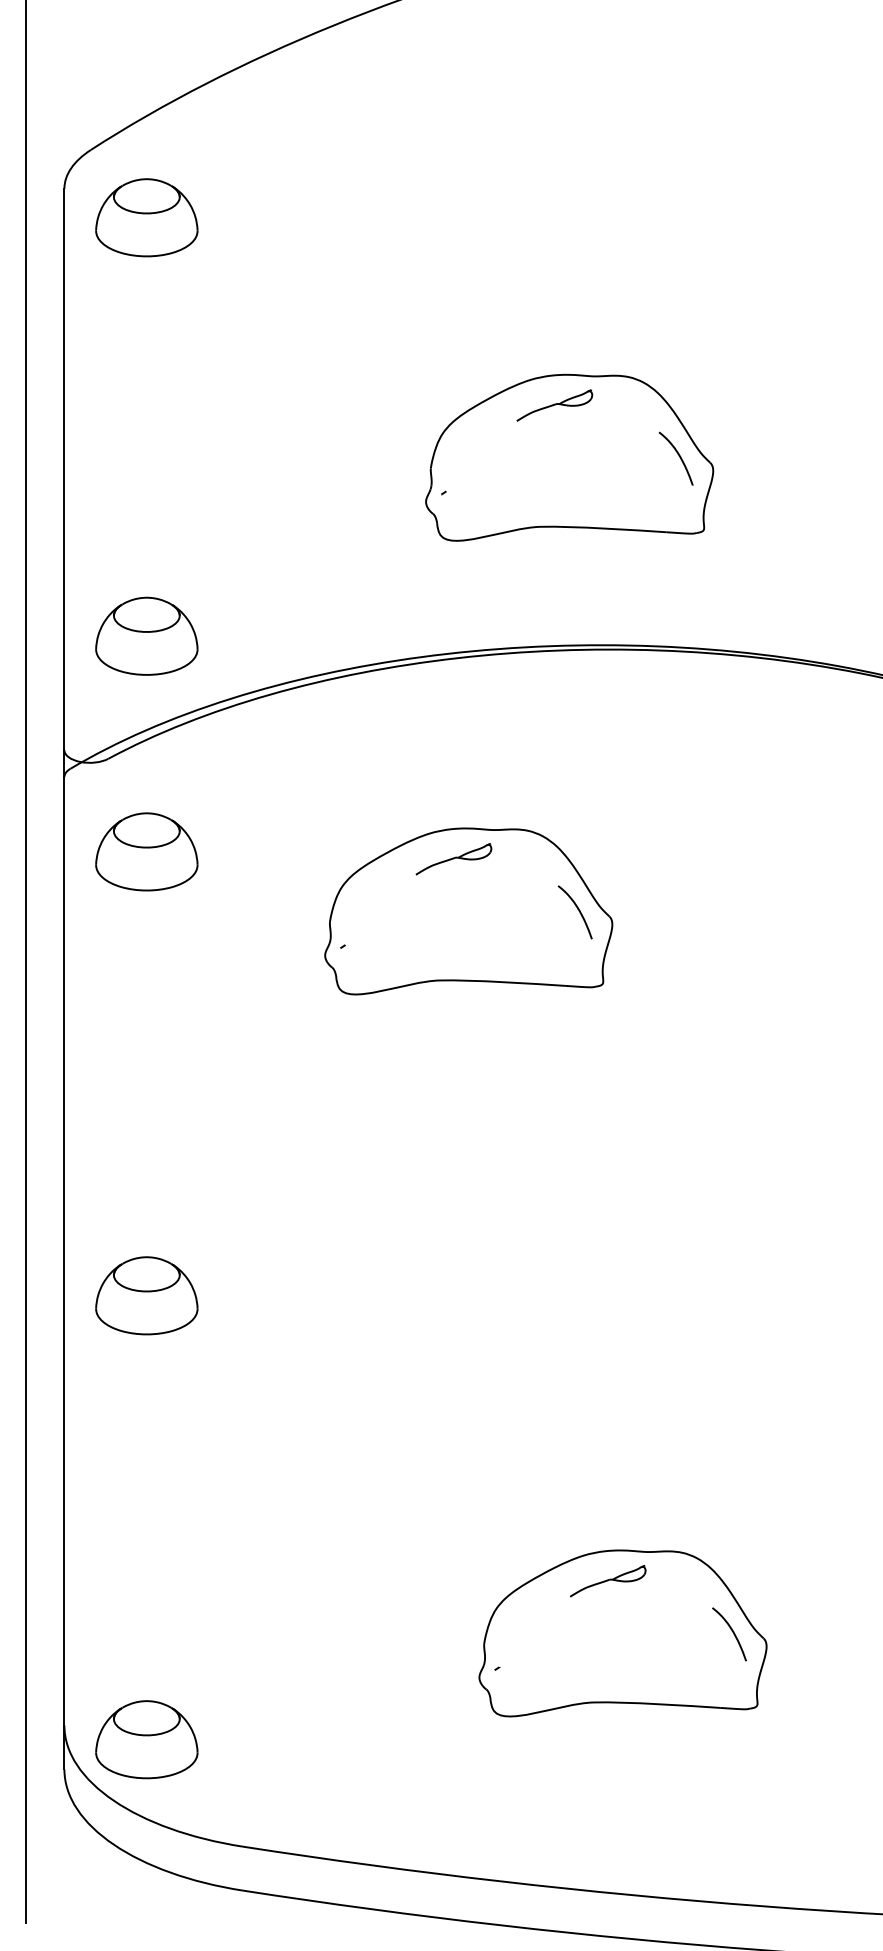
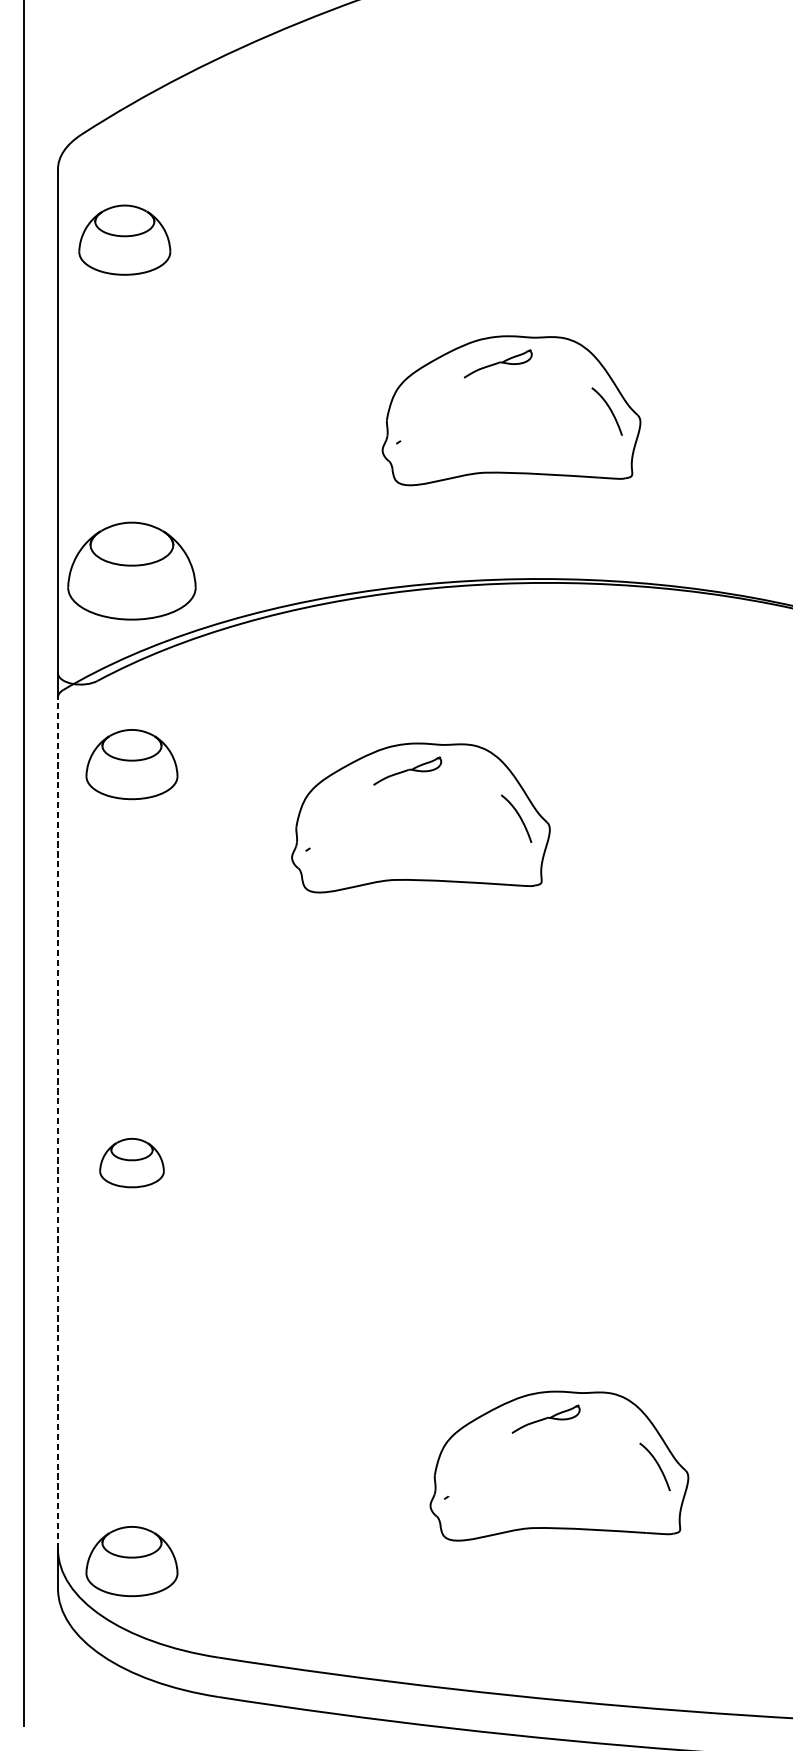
part: (146, 217) -> (124, 239), moved
part: (146, 635) -> (131, 570), size x1.4
line: (64, 1250) -> (58, 1122), solid -> dashed
part: (146, 1295) -> (131, 1162), size x0.7

